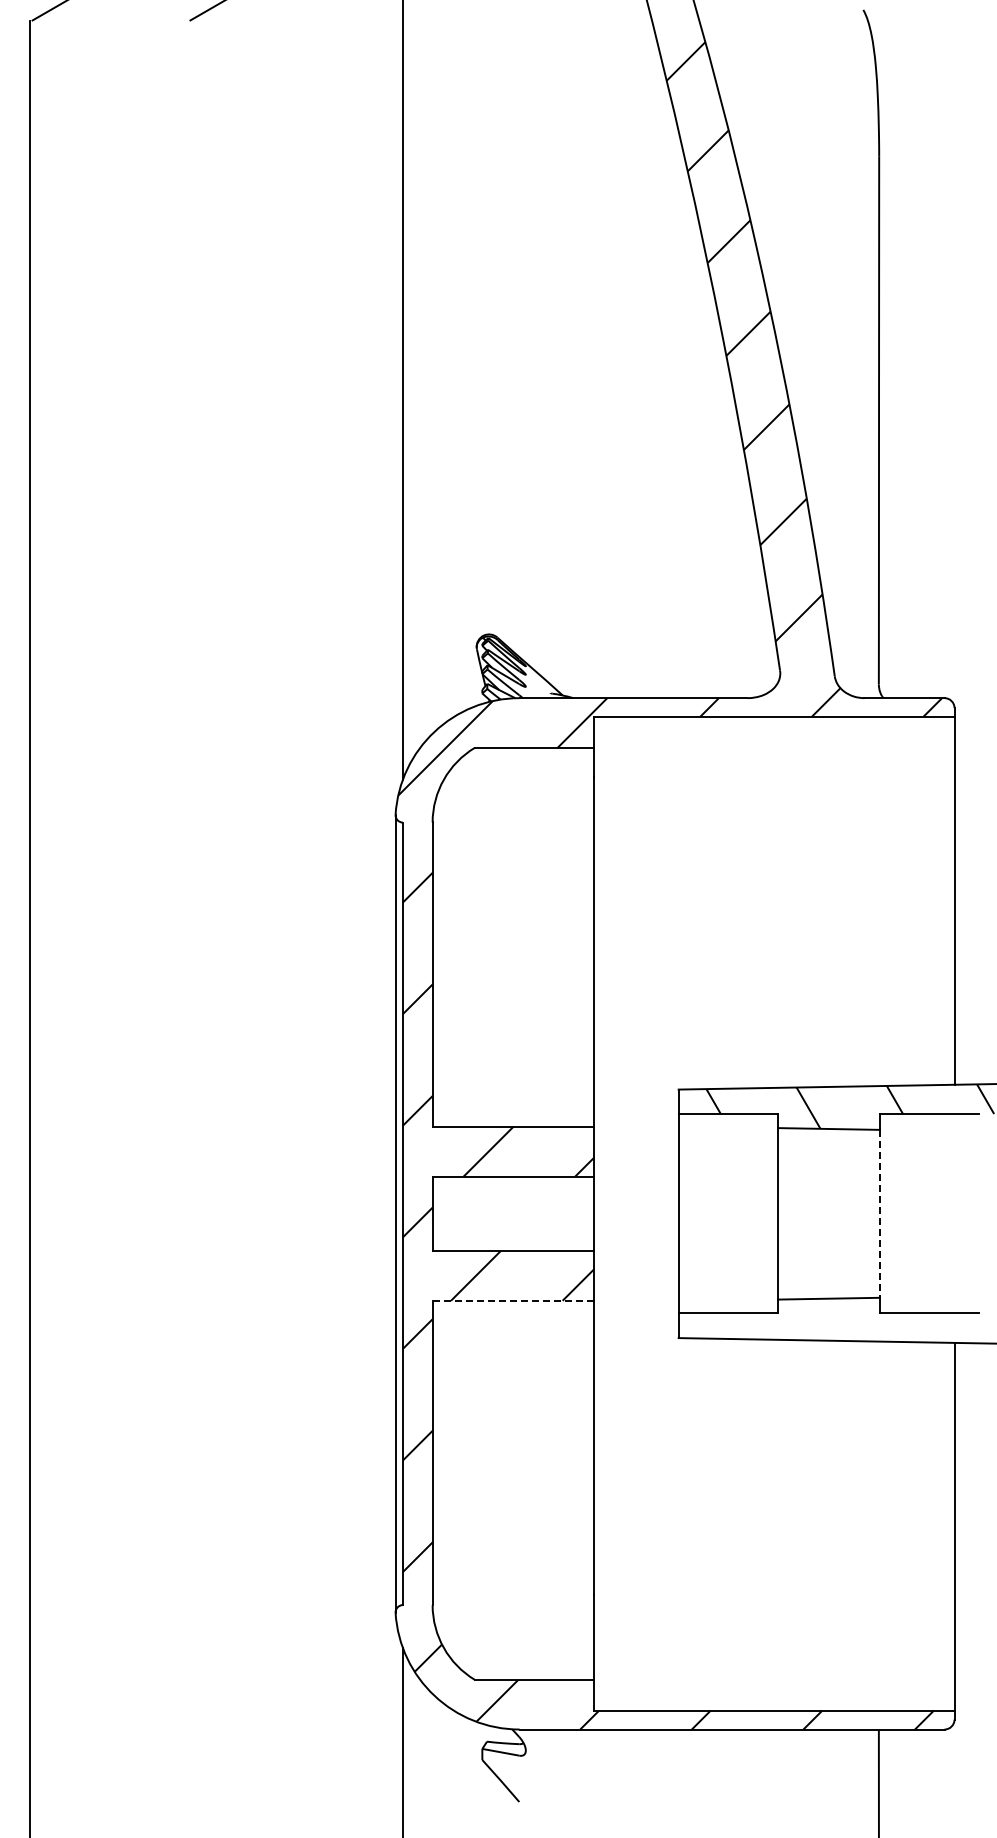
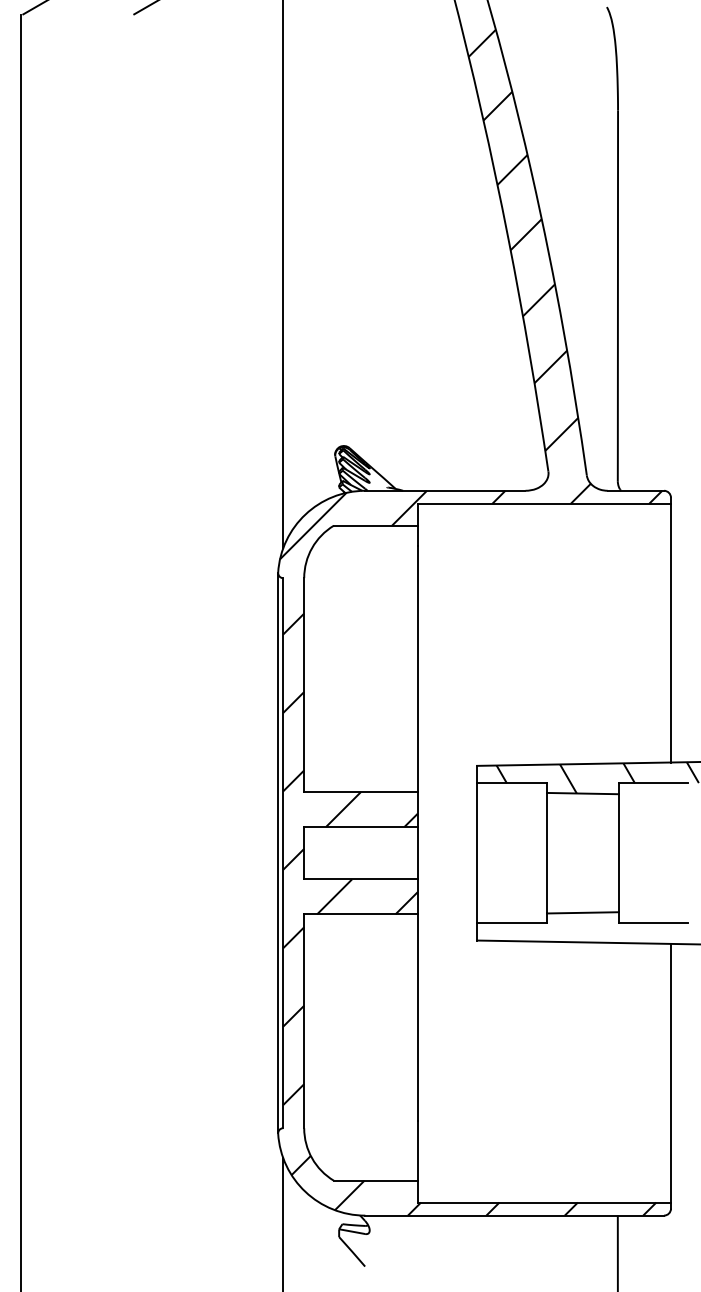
line: (879, 1213) -> (618, 852), dashed -> solid
line: (513, 1300) -> (361, 914), dashed -> solid

